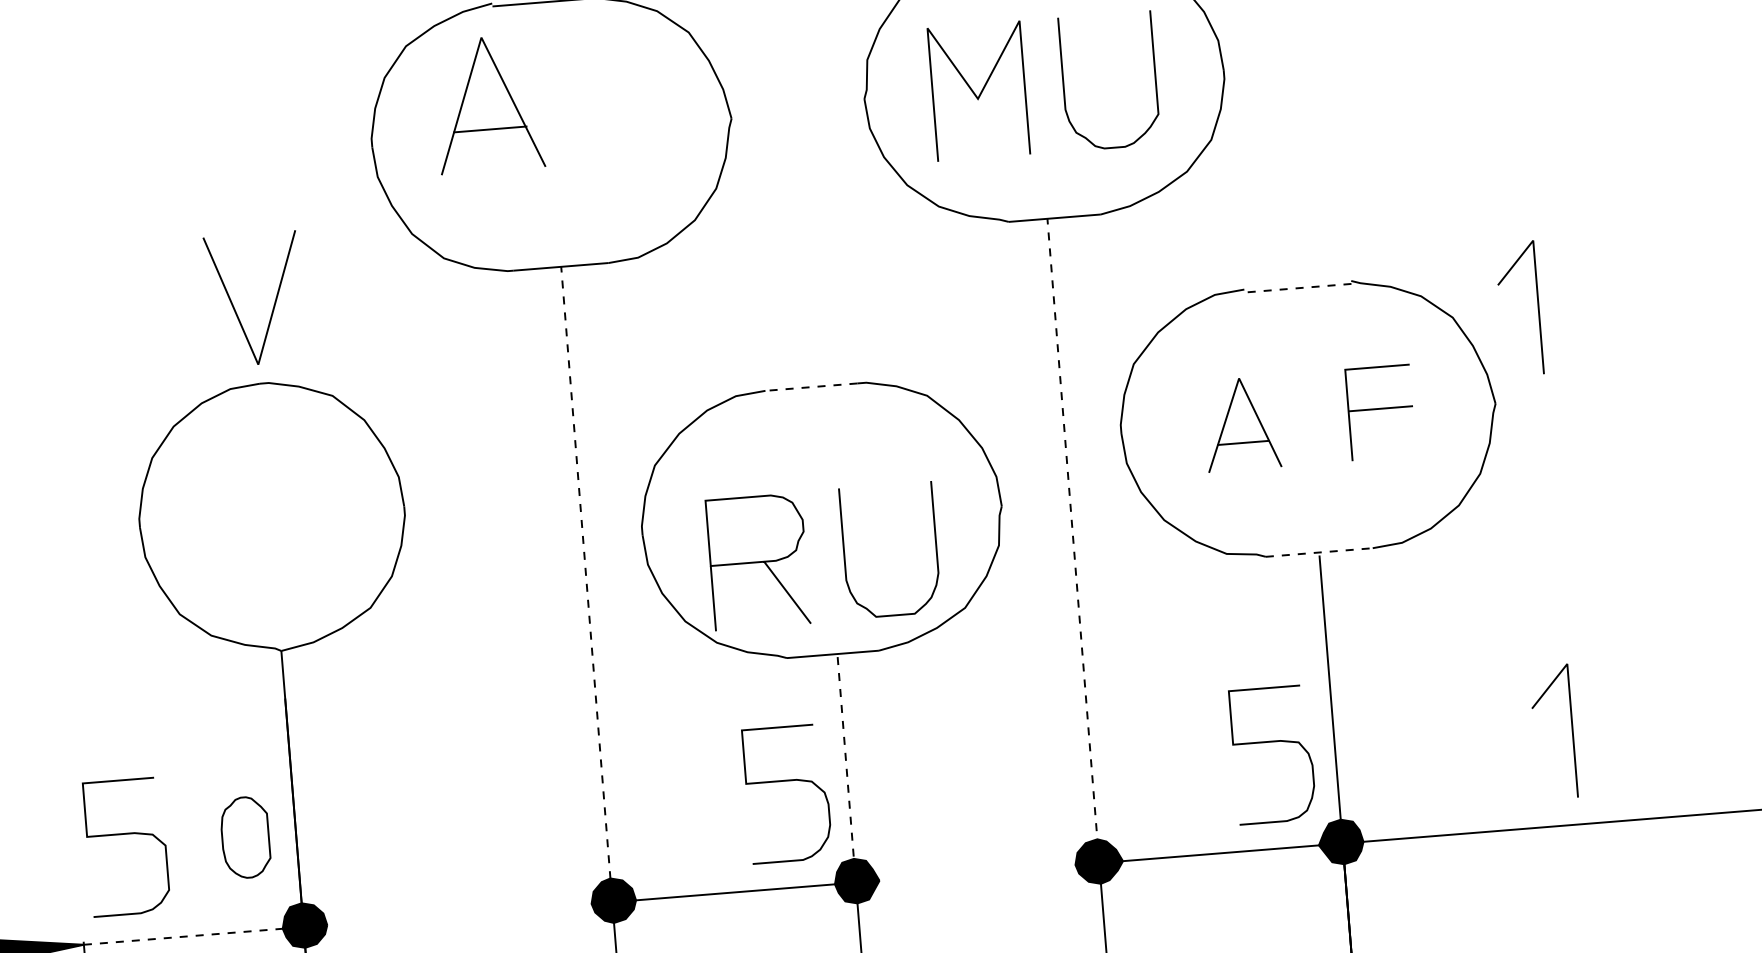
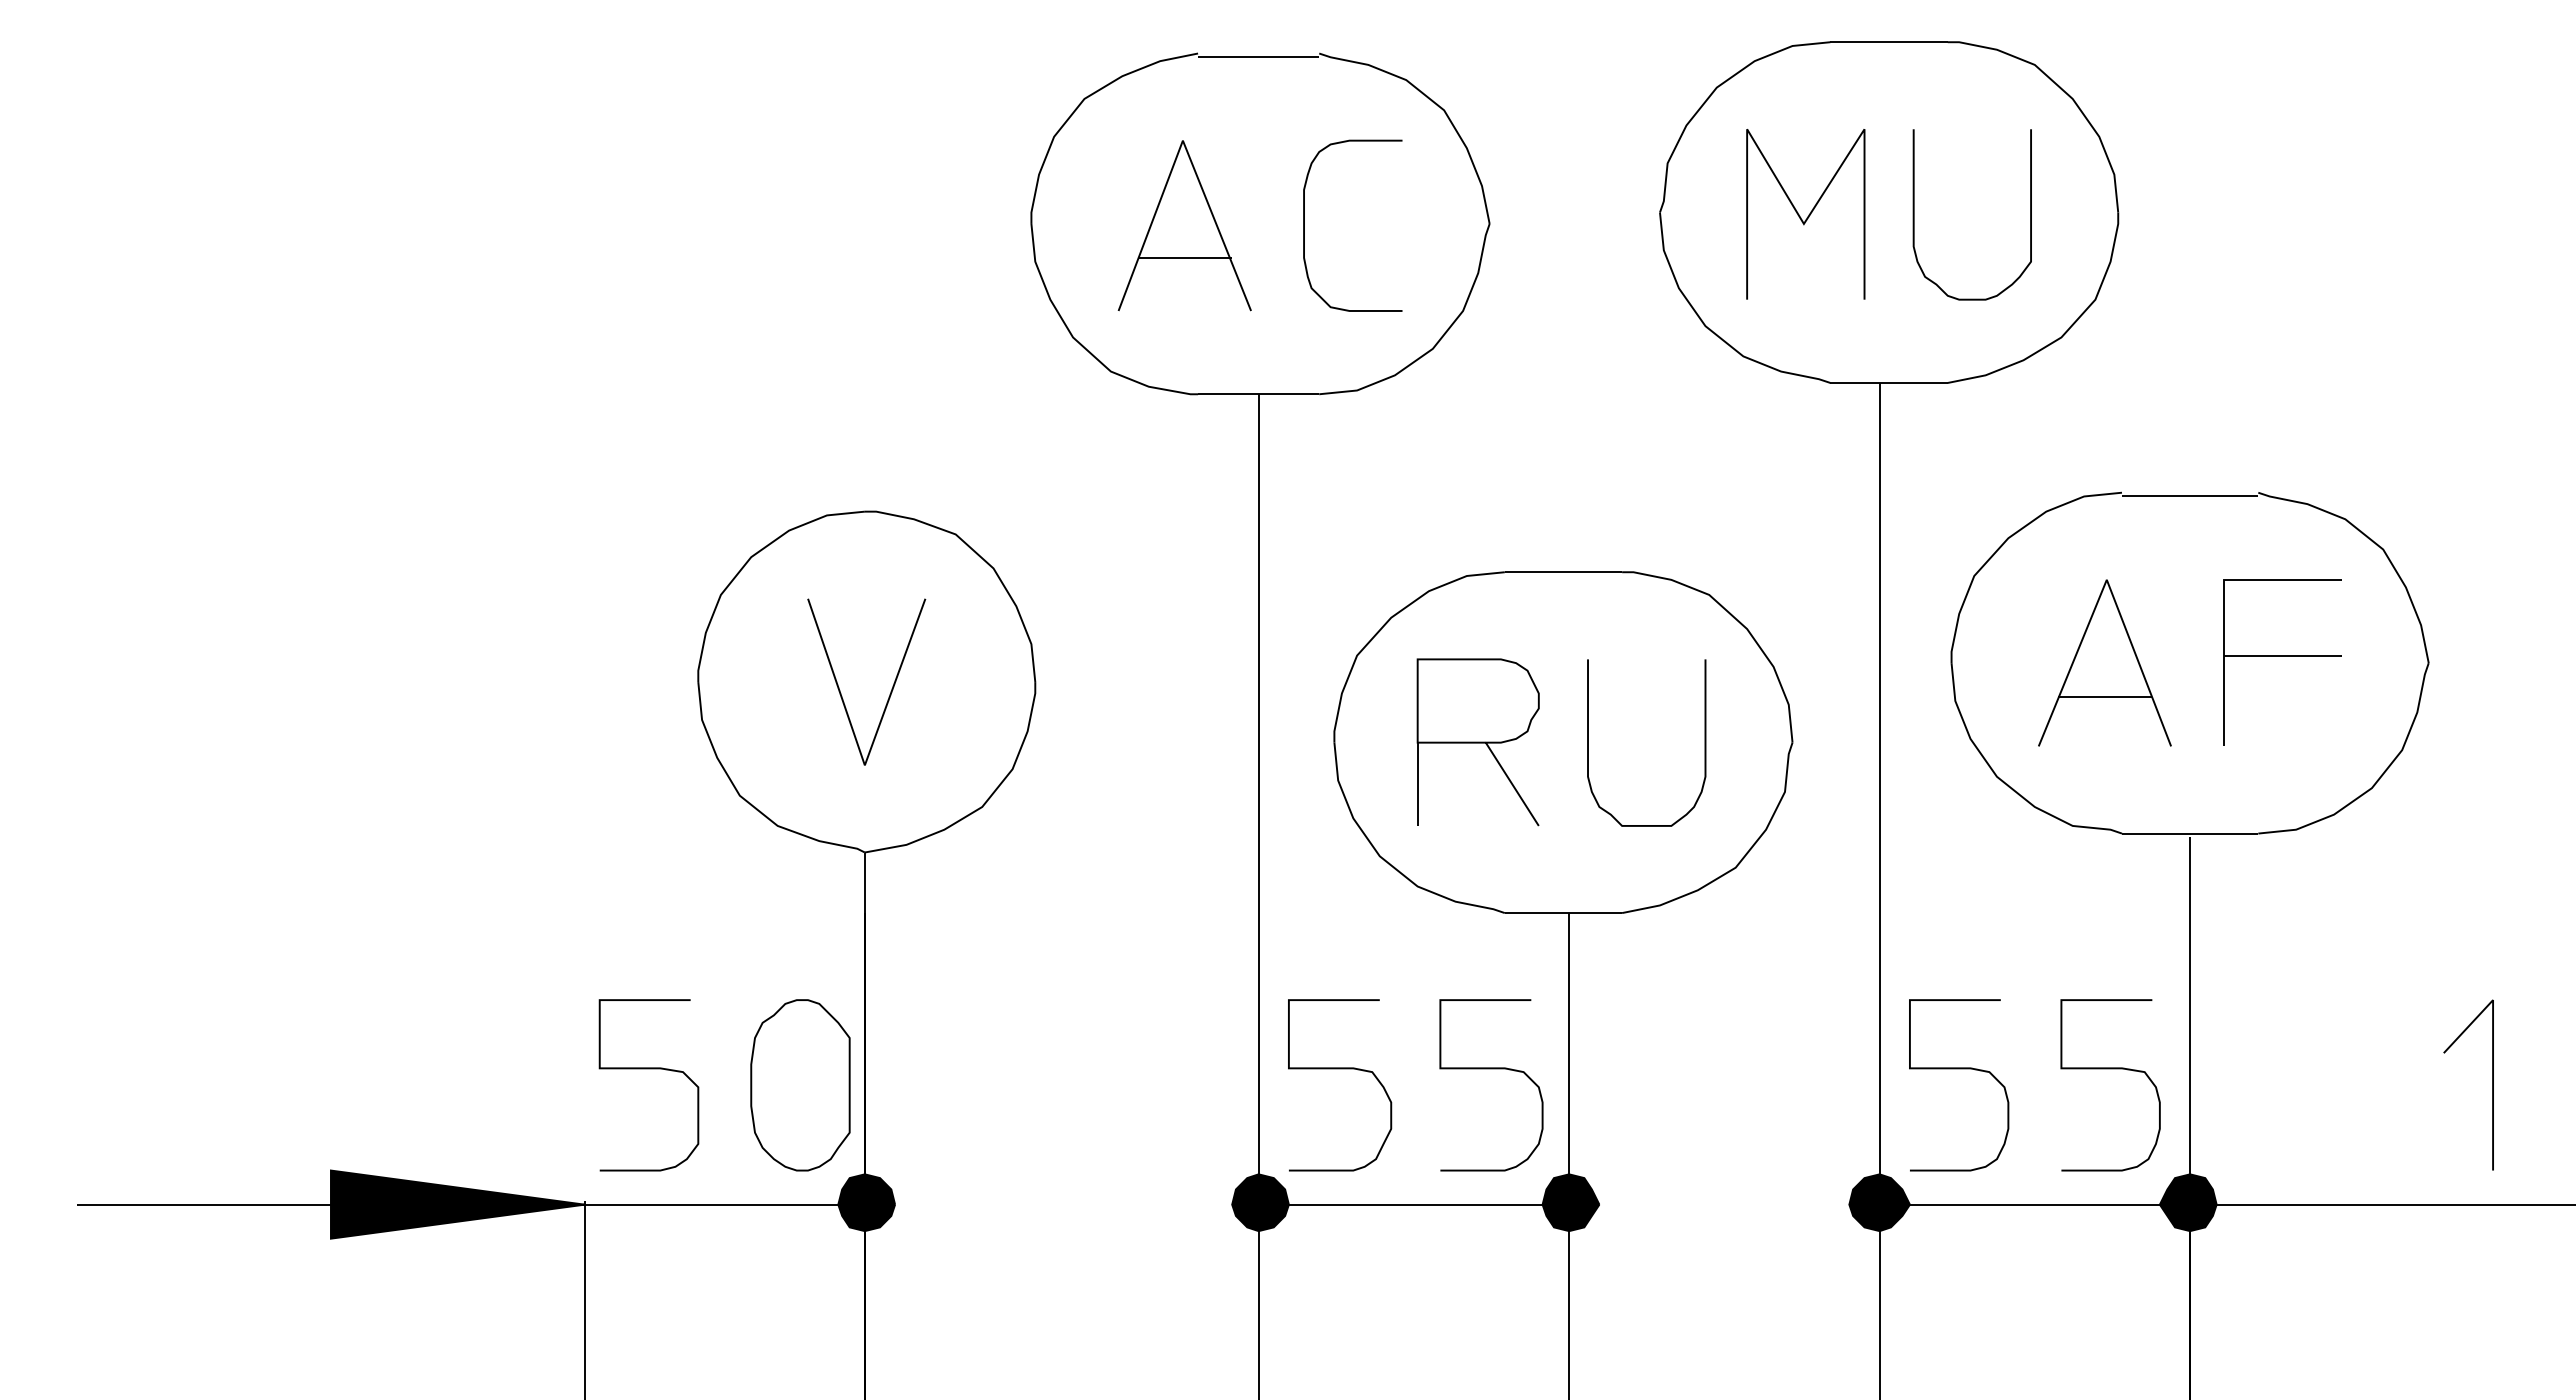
part: (488, 104) -> (1184, 225), moved
curve: (586, 131) -> (1304, 225), added
line: (1297, 288) -> (2189, 496), dashed -> solid
line: (274, 302) -> (891, 688), moved
line: (1538, 306) -> (2492, 544), removed
line: (811, 387) -> (1563, 572), dashed -> solid
part: (1380, 412) -> (2282, 662), size x1.43
part: (1241, 423) -> (2104, 662), size x1.43
line: (1073, 540) -> (1879, 793), dashed -> solid
line: (1319, 552) -> (2190, 833), dashed -> solid
curve: (844, 553) -> (1588, 742), moved
part: (757, 562) -> (1477, 742), moved
line: (587, 589) -> (1258, 805), dashed -> solid
curve: (1153, 752) -> (1959, 1069), added
line: (847, 771) -> (1569, 1062), dashed -> solid
curve: (667, 791) -> (1340, 1069), added
part: (245, 837) -> (800, 1085), size x1.67
line: (194, 935) -> (725, 1204), dashed -> solid

